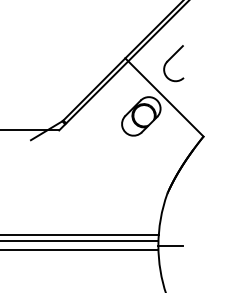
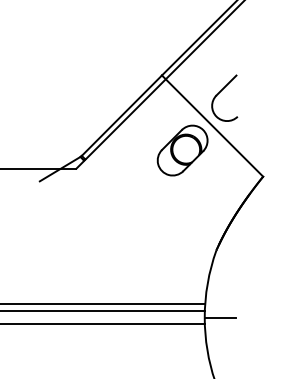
part: (170, 59) -> (220, 92), moved

